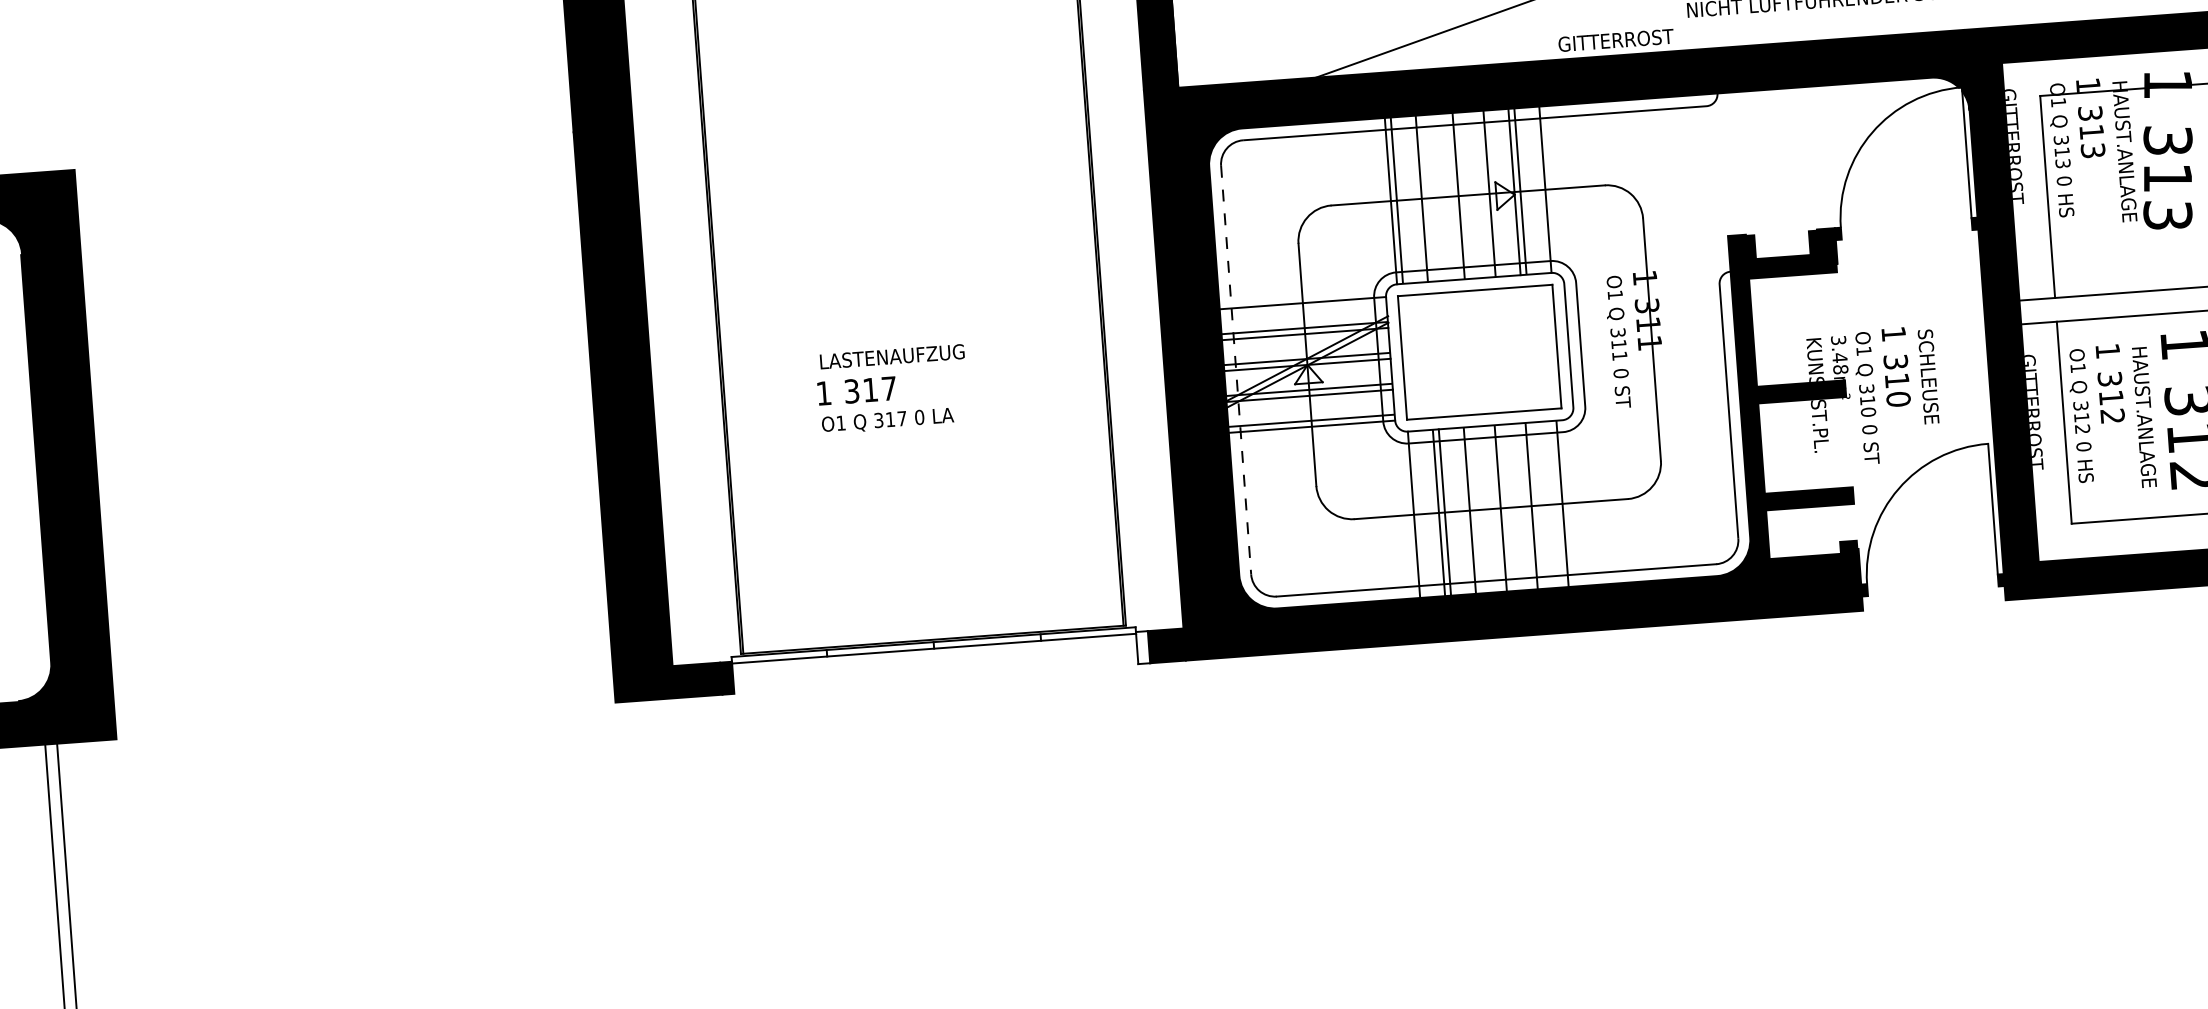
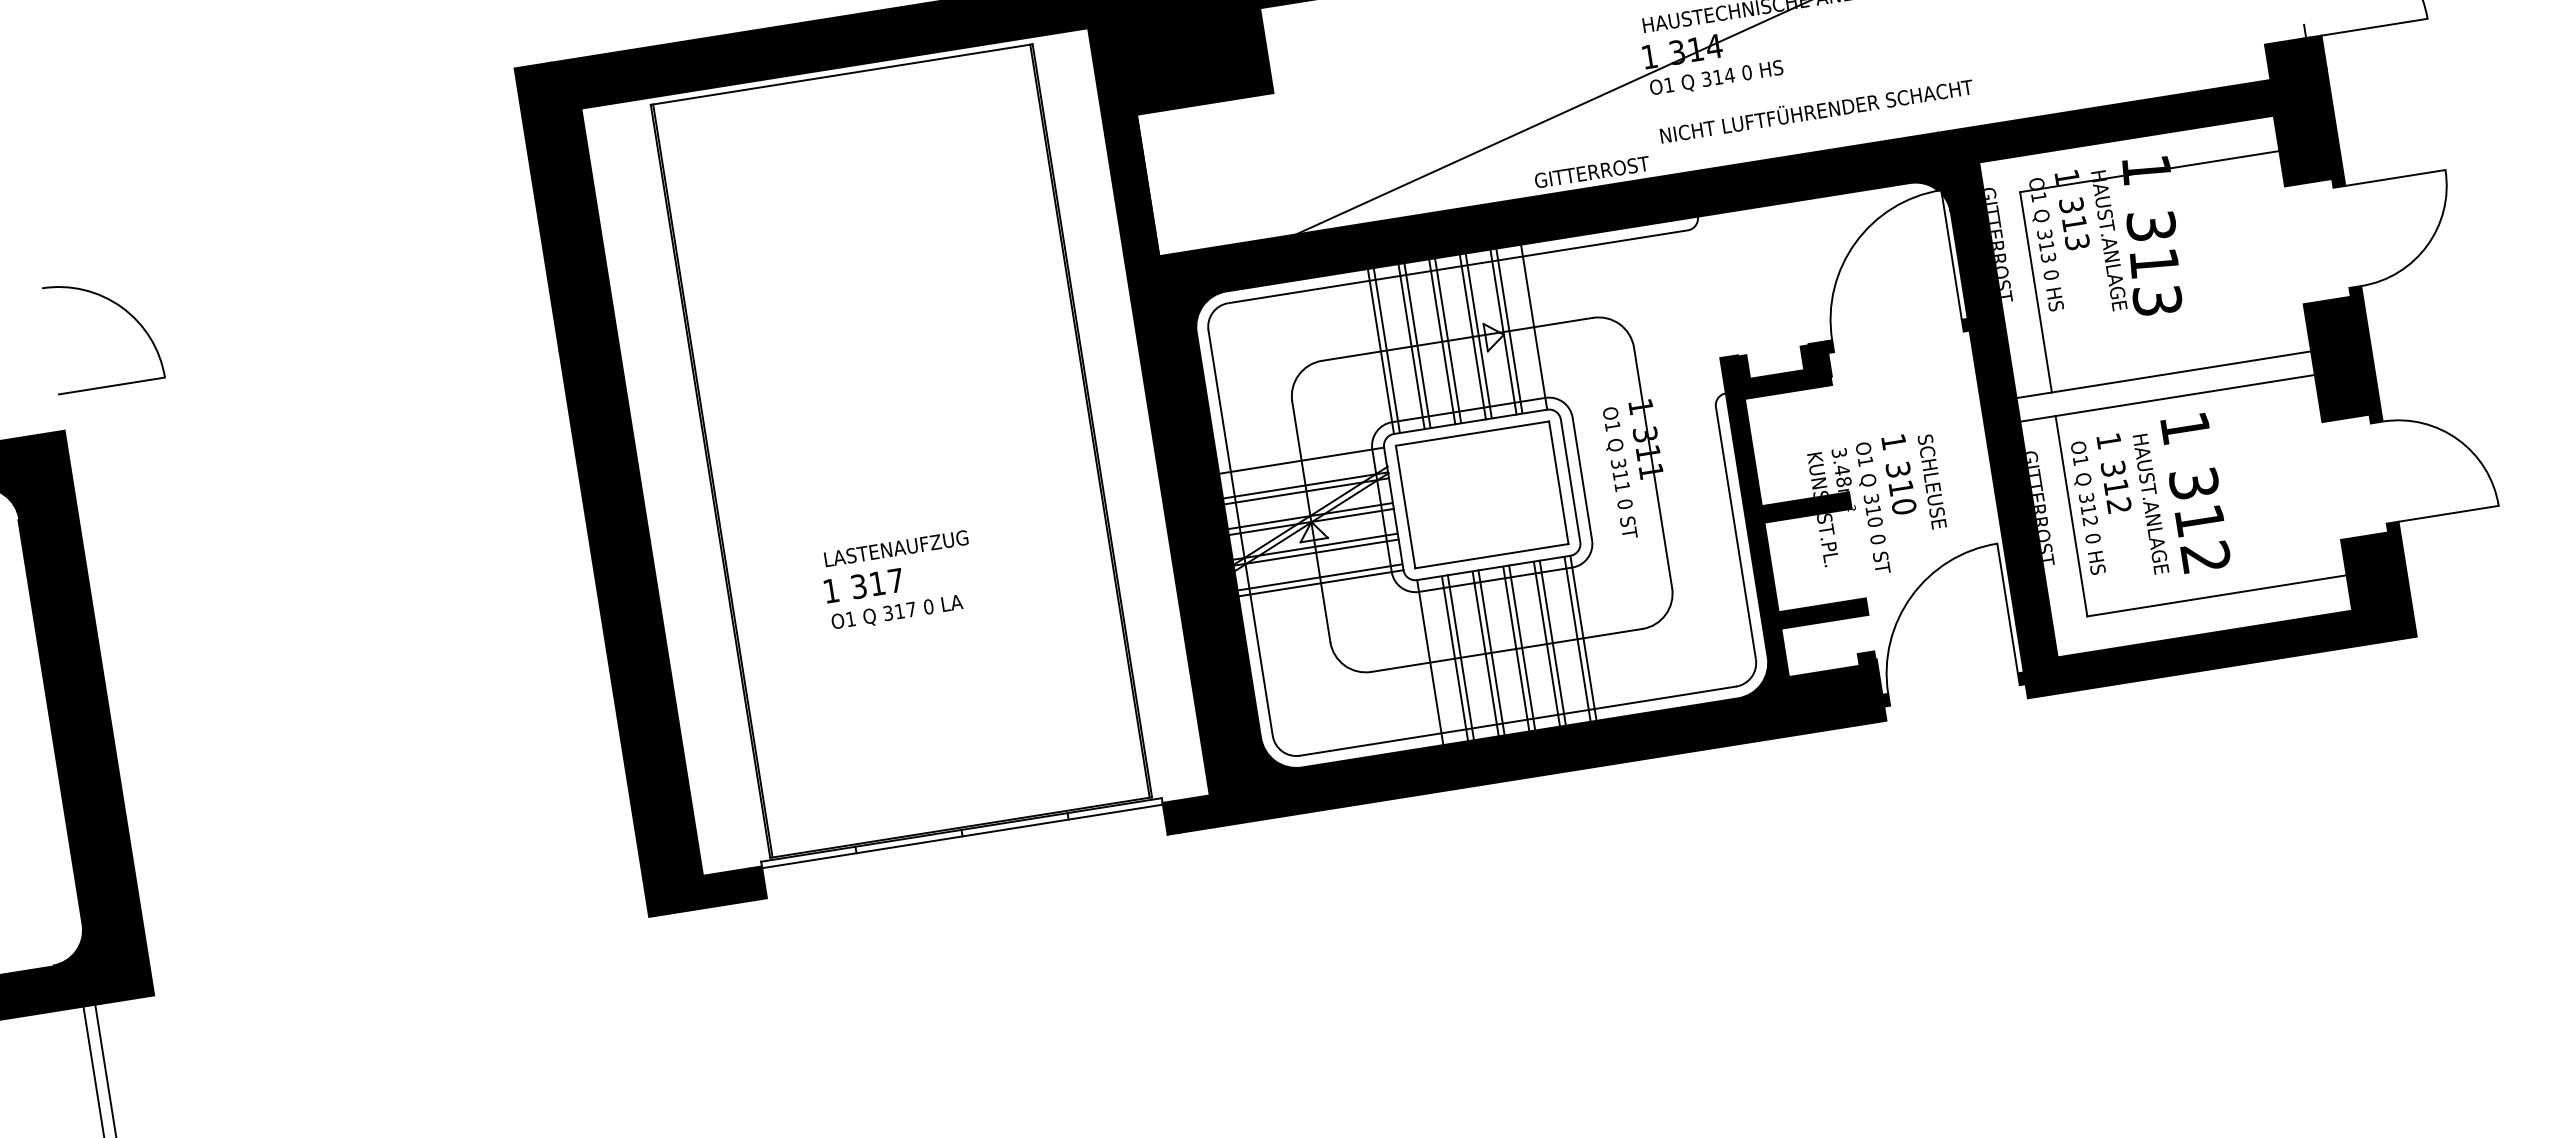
part: (146, 58) -> (127, 313), added
line: (1483, 193) -> (1472, 336), added
line: (1453, 196) -> (1442, 341), added
line: (1427, 198) -> (1417, 345), added
line: (1235, 370) -> (1240, 533), dashed -> solid
line: (1568, 502) -> (1583, 637), added
line: (1537, 505) -> (1552, 642), added
line: (1507, 507) -> (1522, 647), added
line: (1475, 509) -> (1491, 652), added
fill: (1142, 647) -> (1170, 817), added

